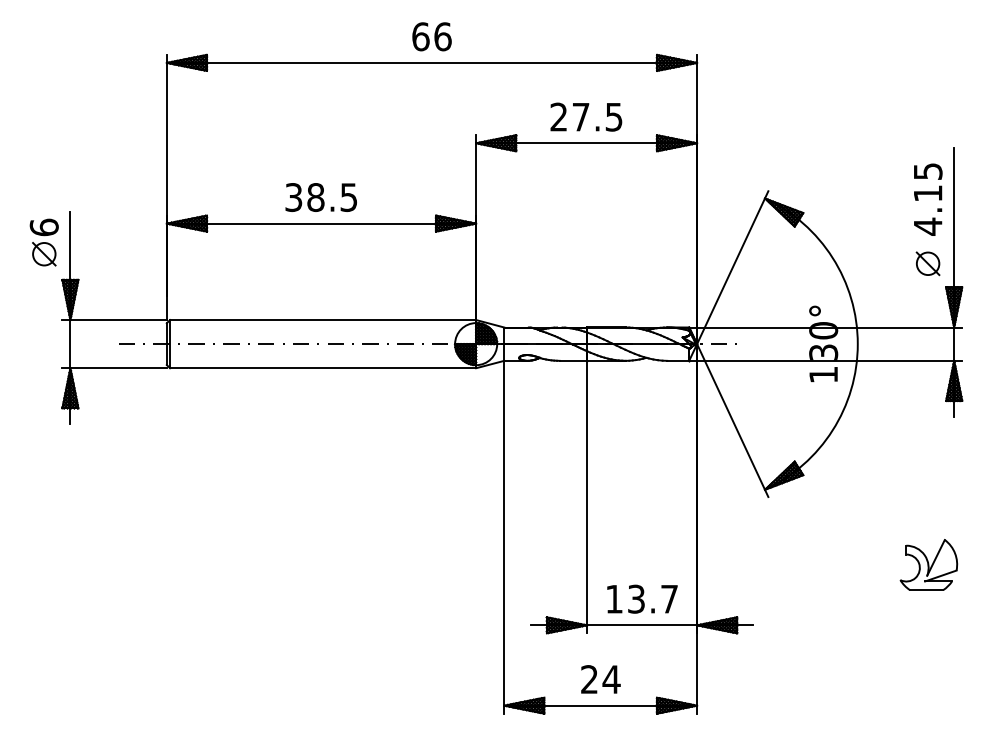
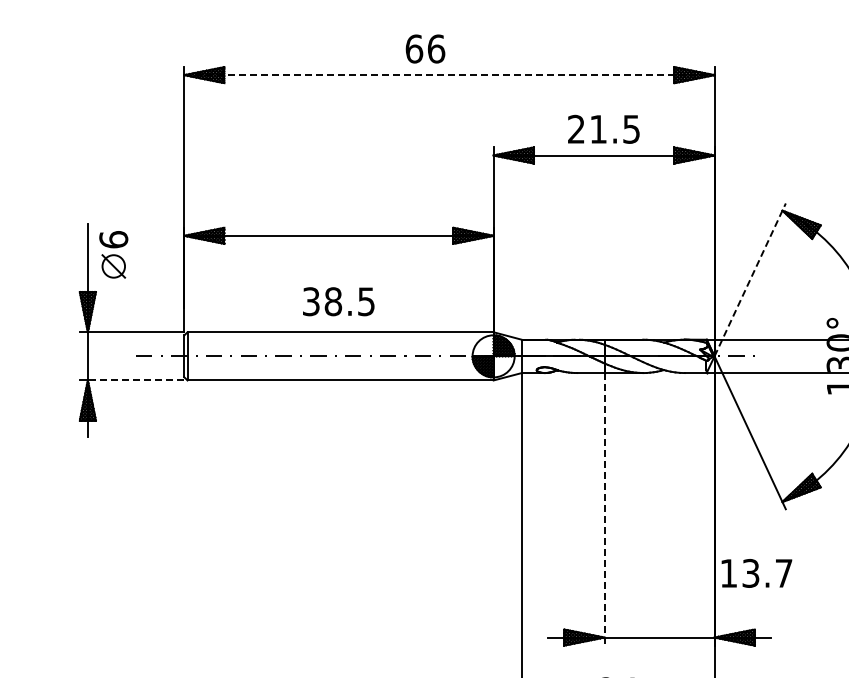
text: (431, 36) -> (424, 48), moved
line: (432, 62) -> (449, 74), solid -> dashed
text: (581, 117) -> (598, 129), 27.5 -> 21.5
text: (320, 197) -> (337, 301), moved
part: (43, 242) -> (112, 254), moved
line: (732, 267) -> (749, 279), solid -> dashed
line: (118, 368) -> (135, 380), solid -> dashed
line: (587, 497) -> (604, 509), solid -> dashed
text: (642, 598) -> (756, 572), moved

